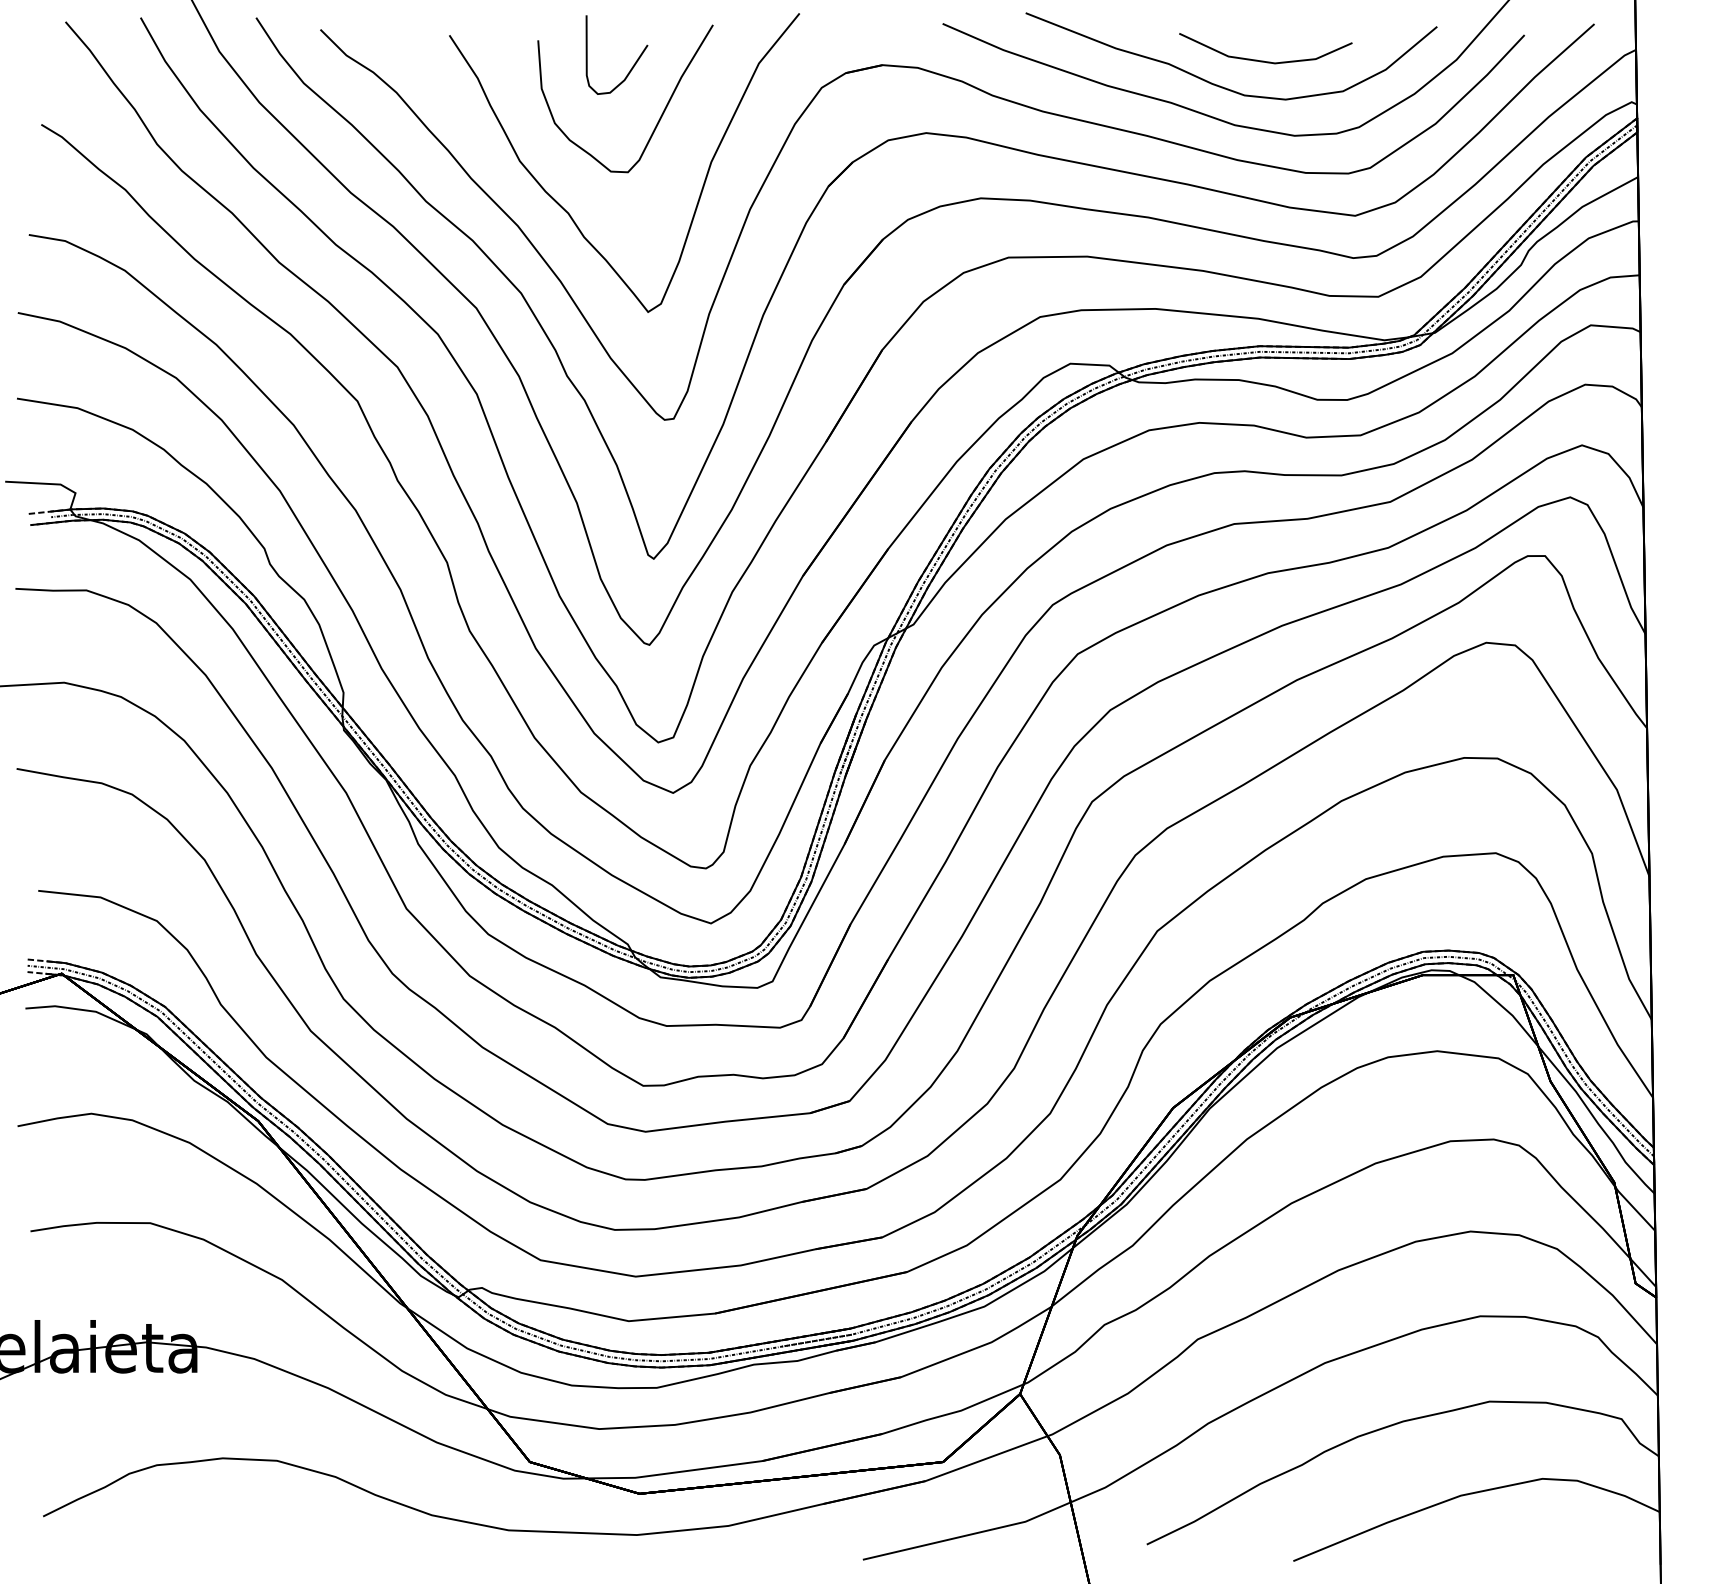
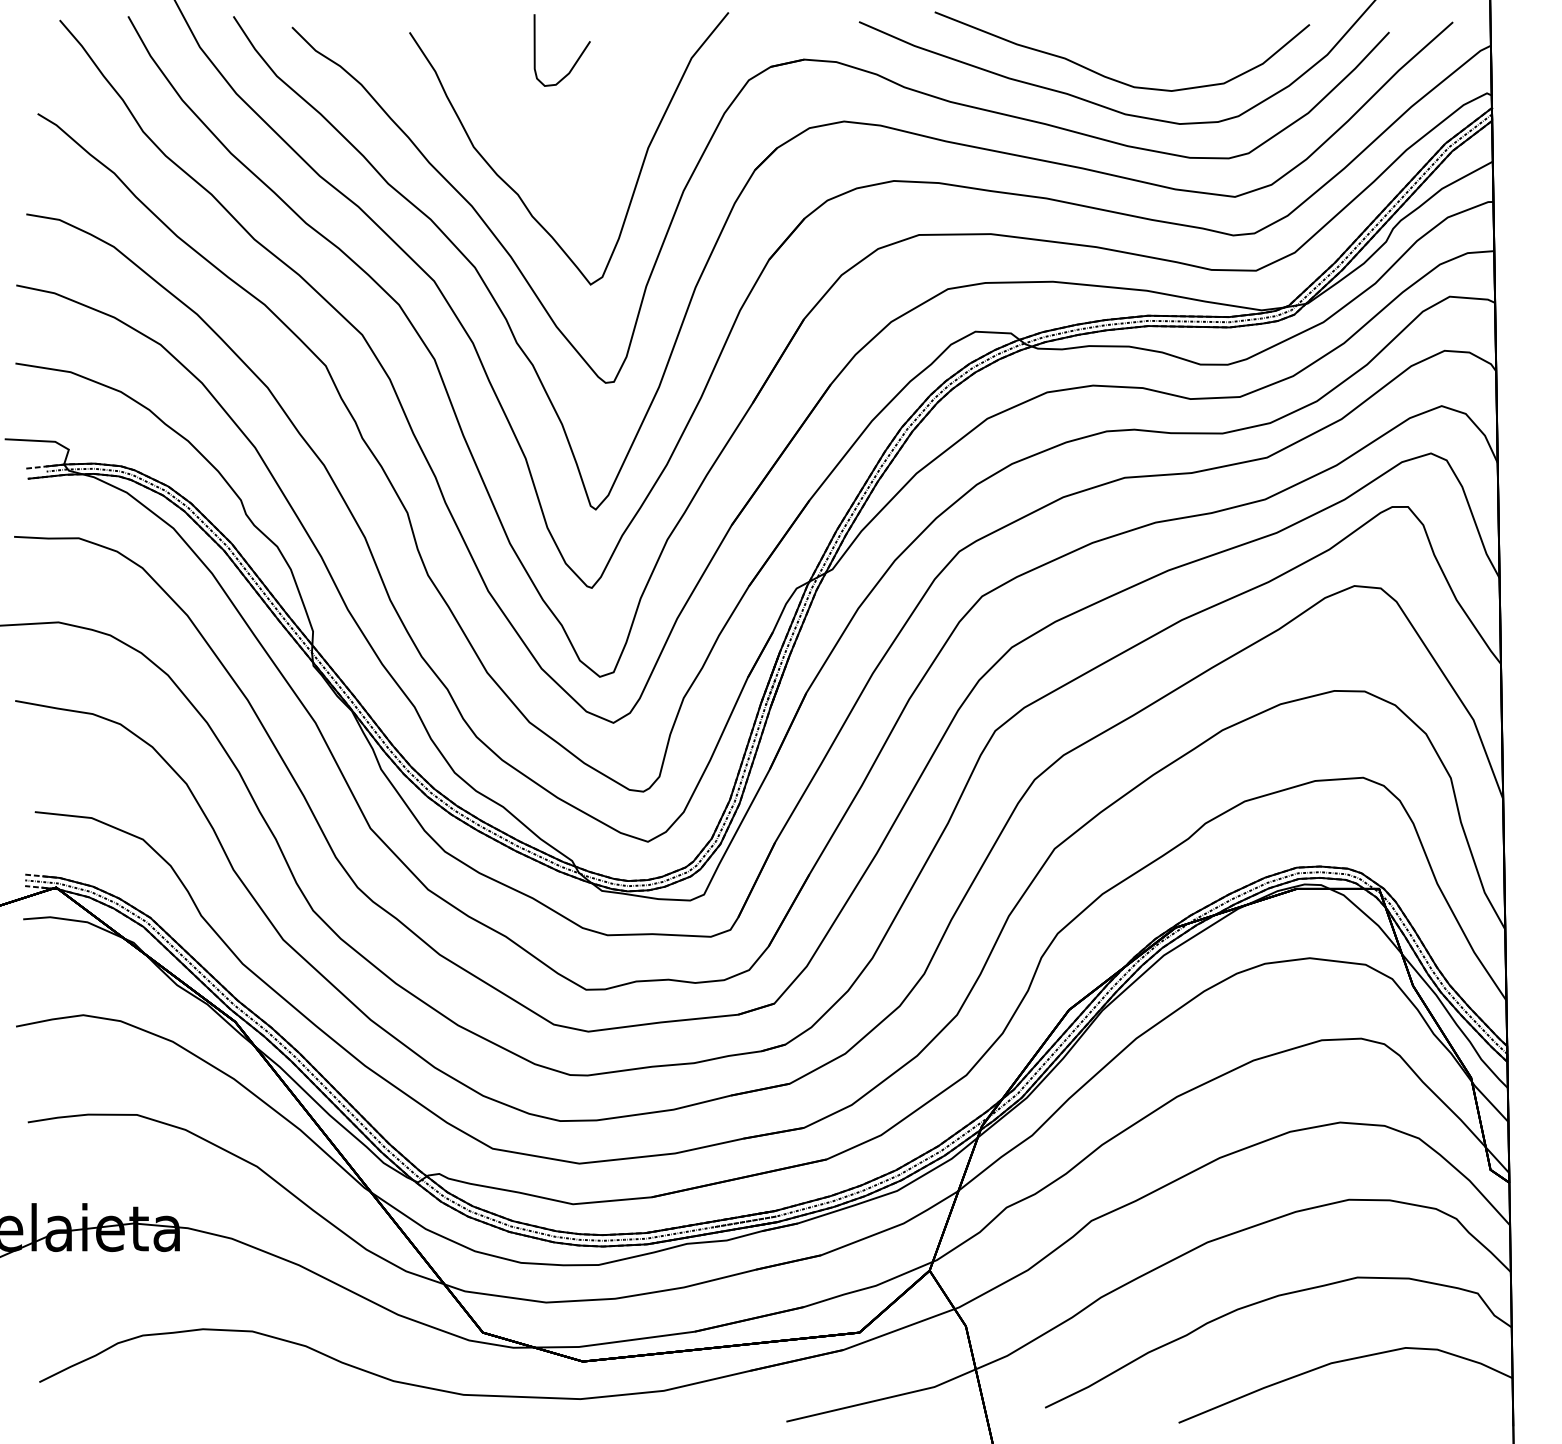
part: (1263, 60) -> (1151, 55), removed
part: (660, 116) -> (601, 106), removed

